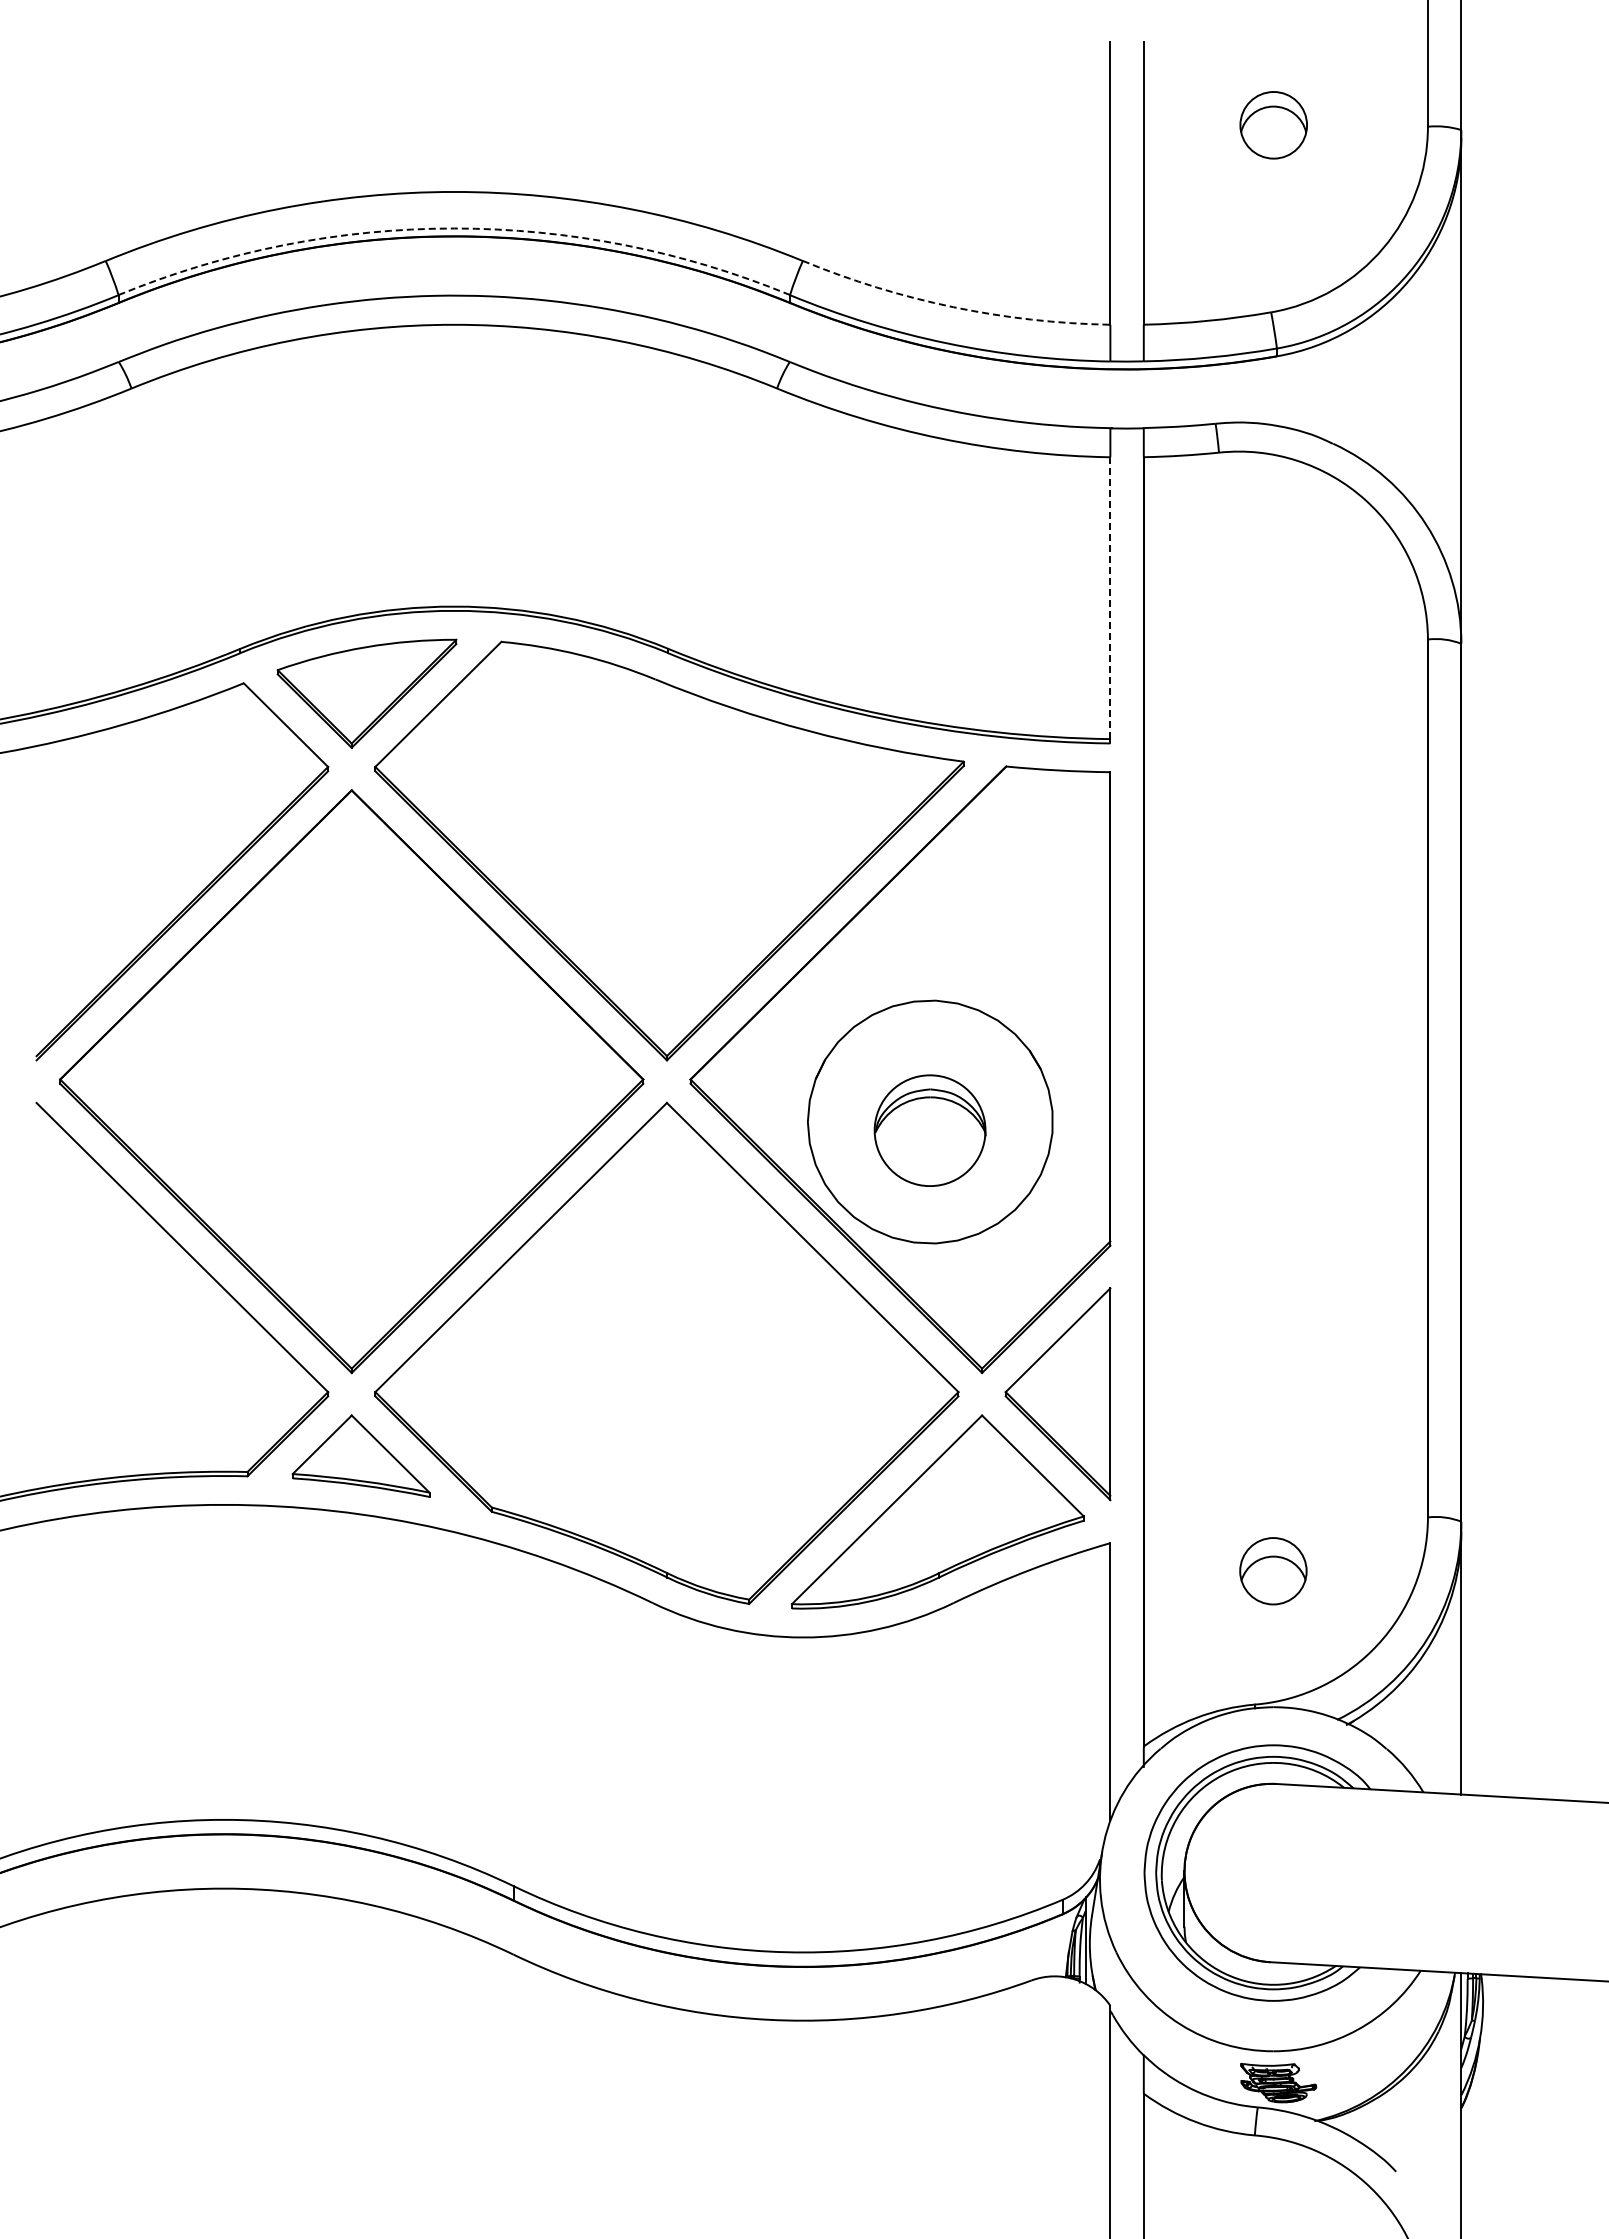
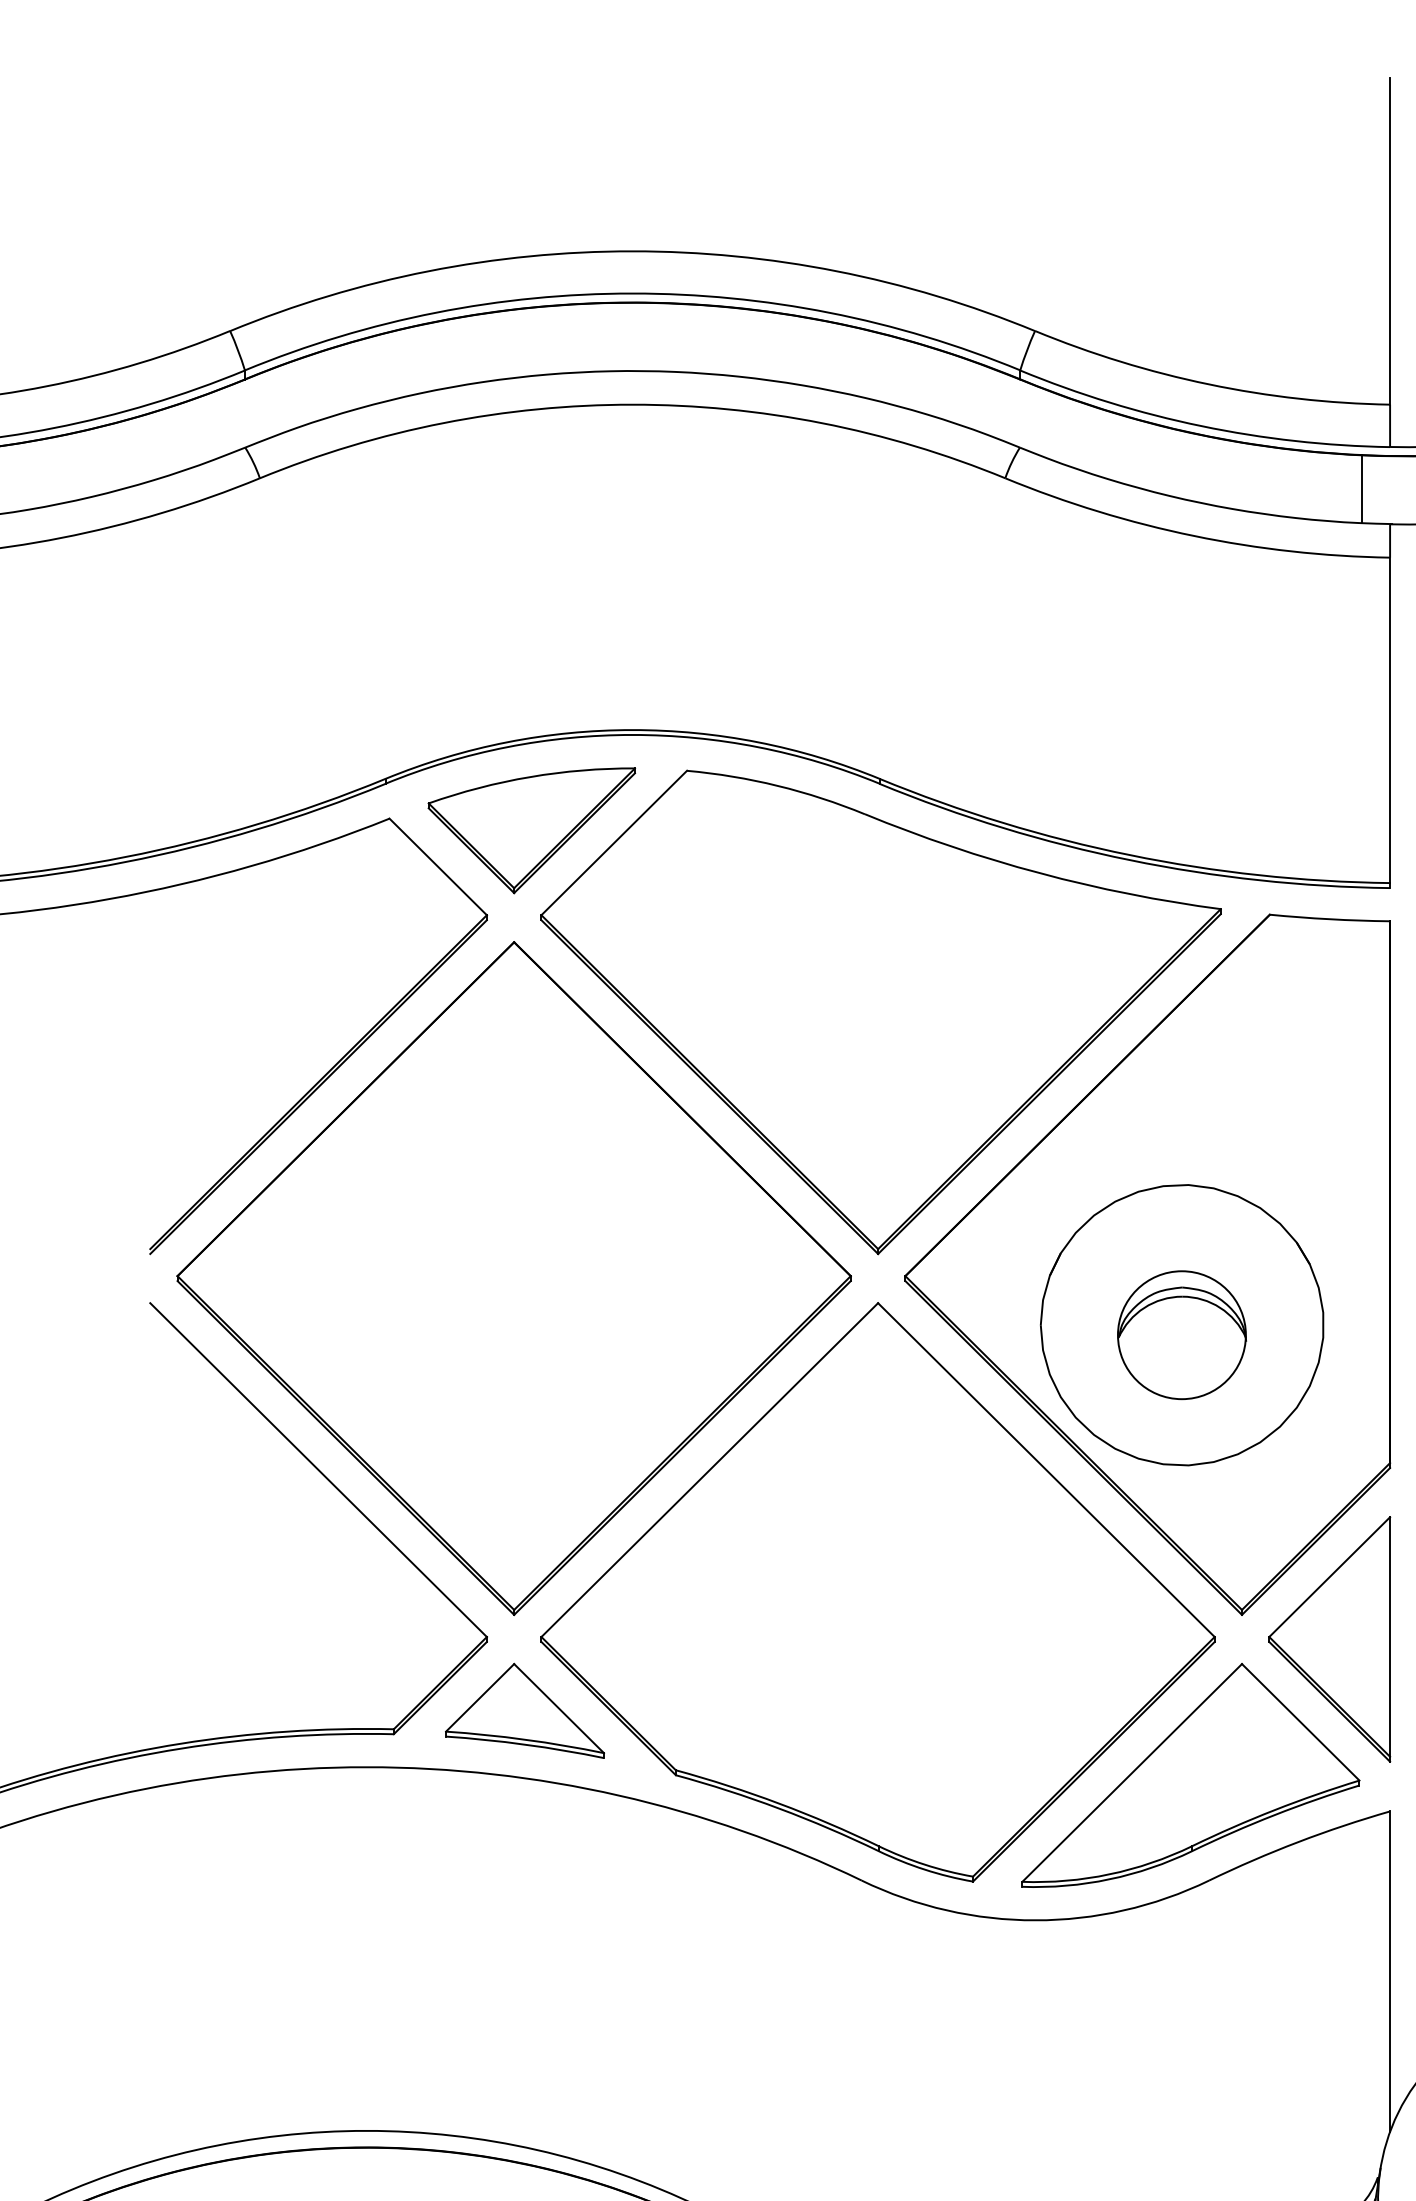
arc: (454, 228) -> (632, 293), dashed -> solid
arc: (953, 307) -> (1208, 384), dashed -> solid
line: (1085, 397) -> (1361, 488), added
line: (1110, 598) -> (1390, 720), dashed -> solid

